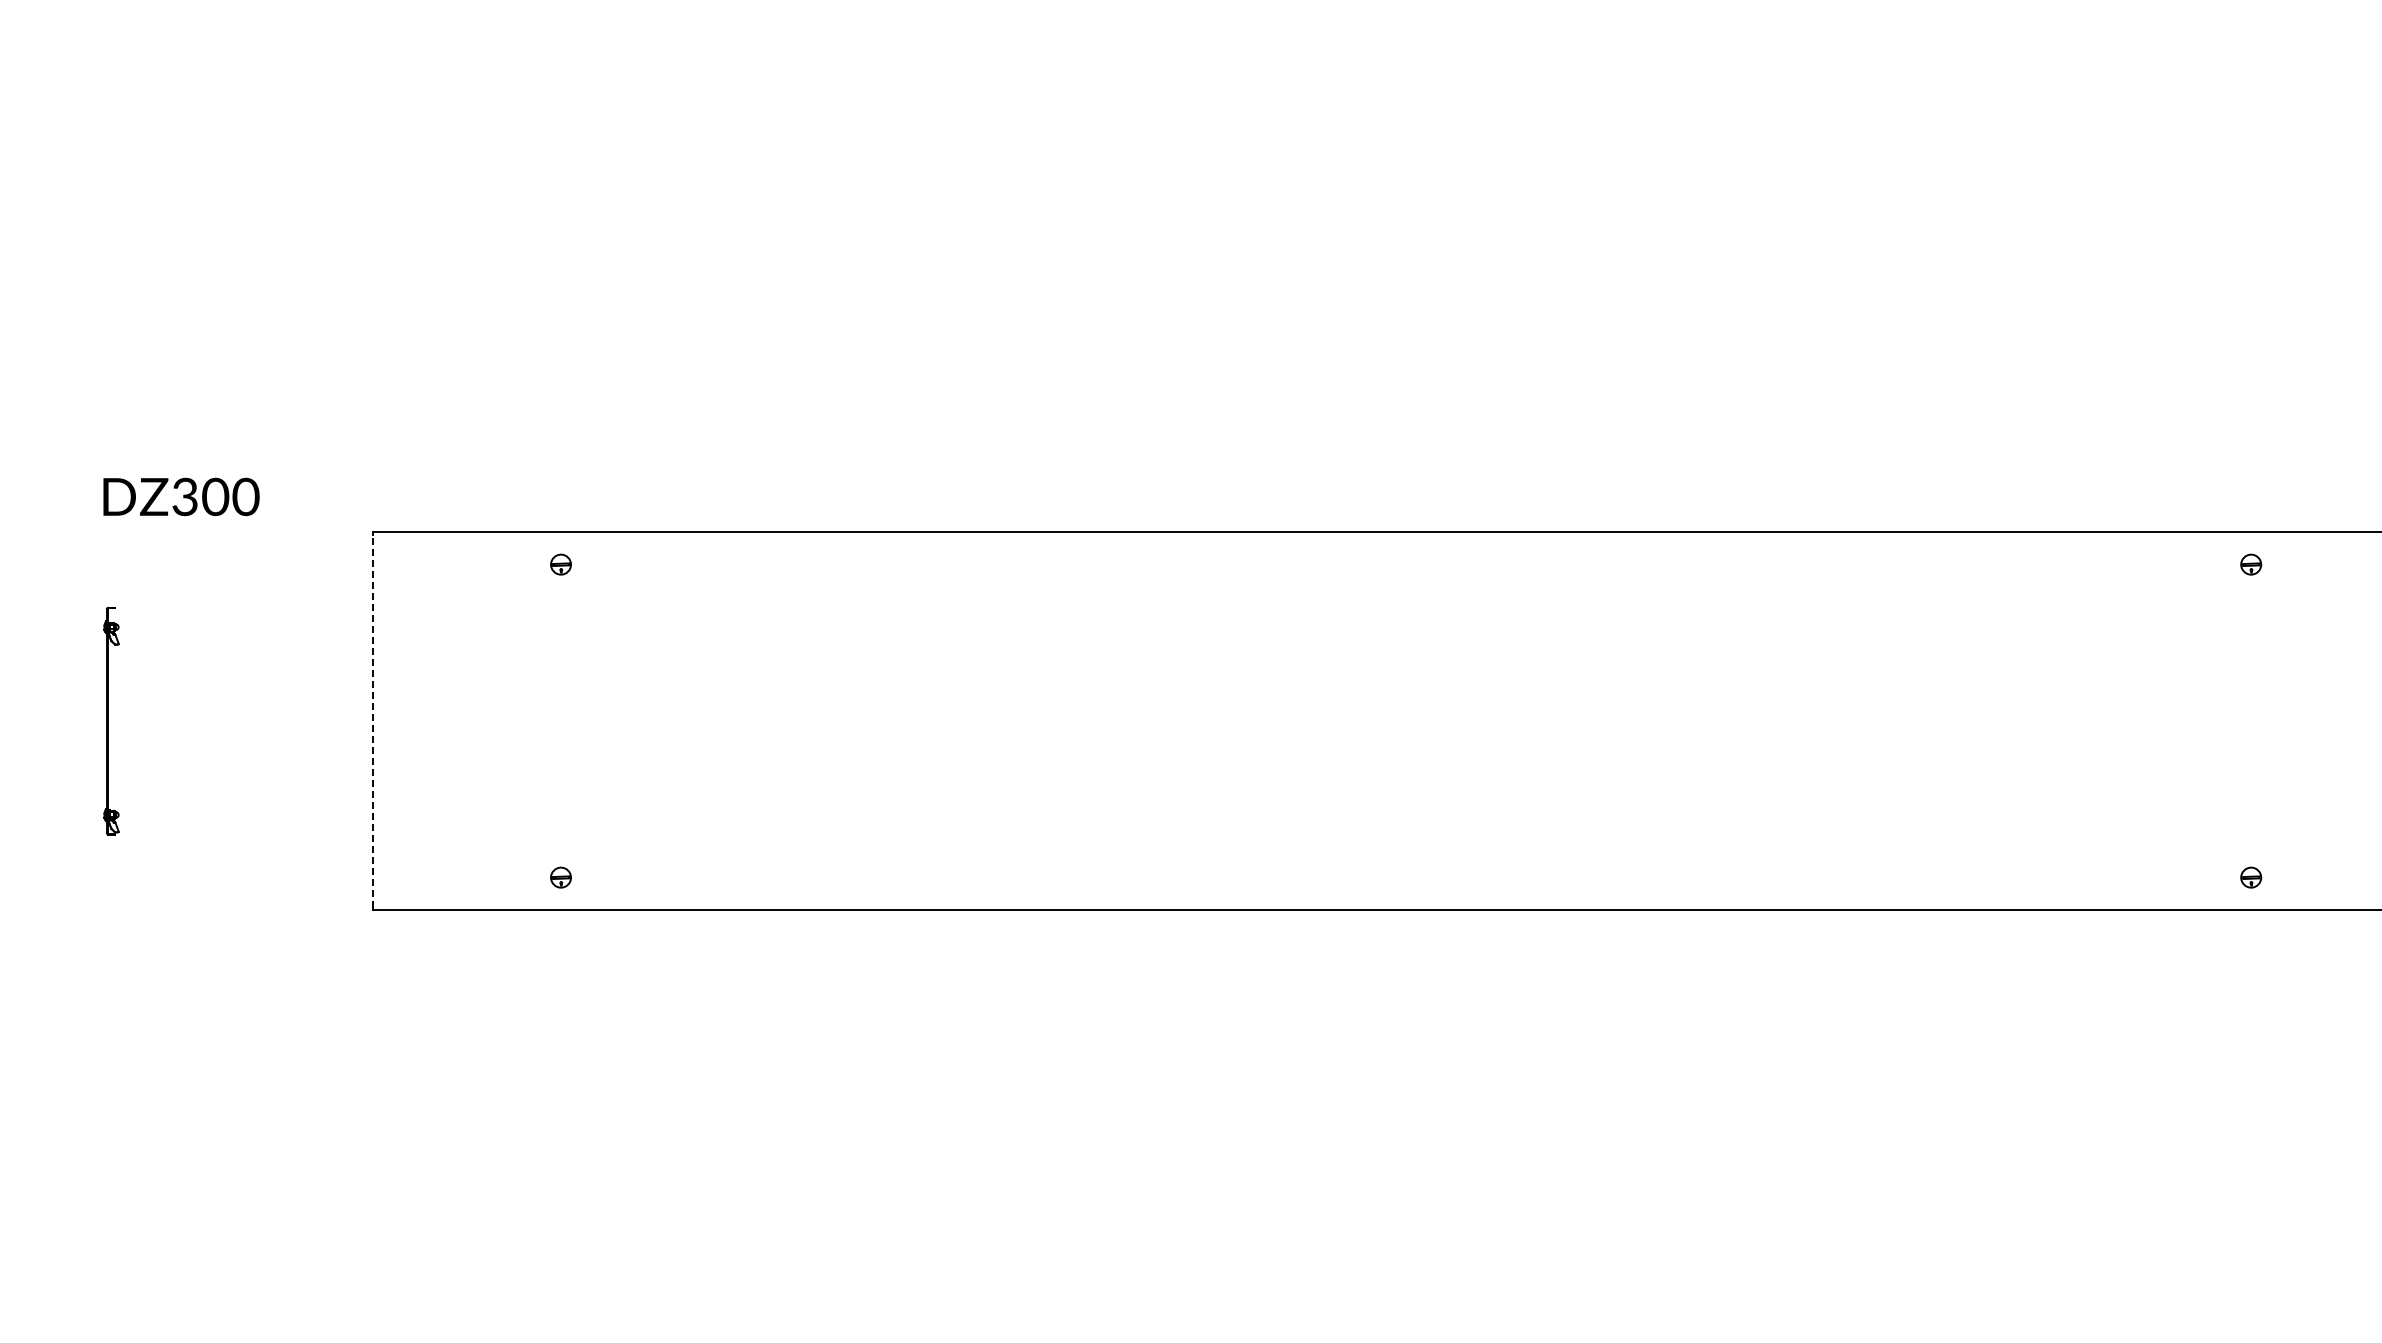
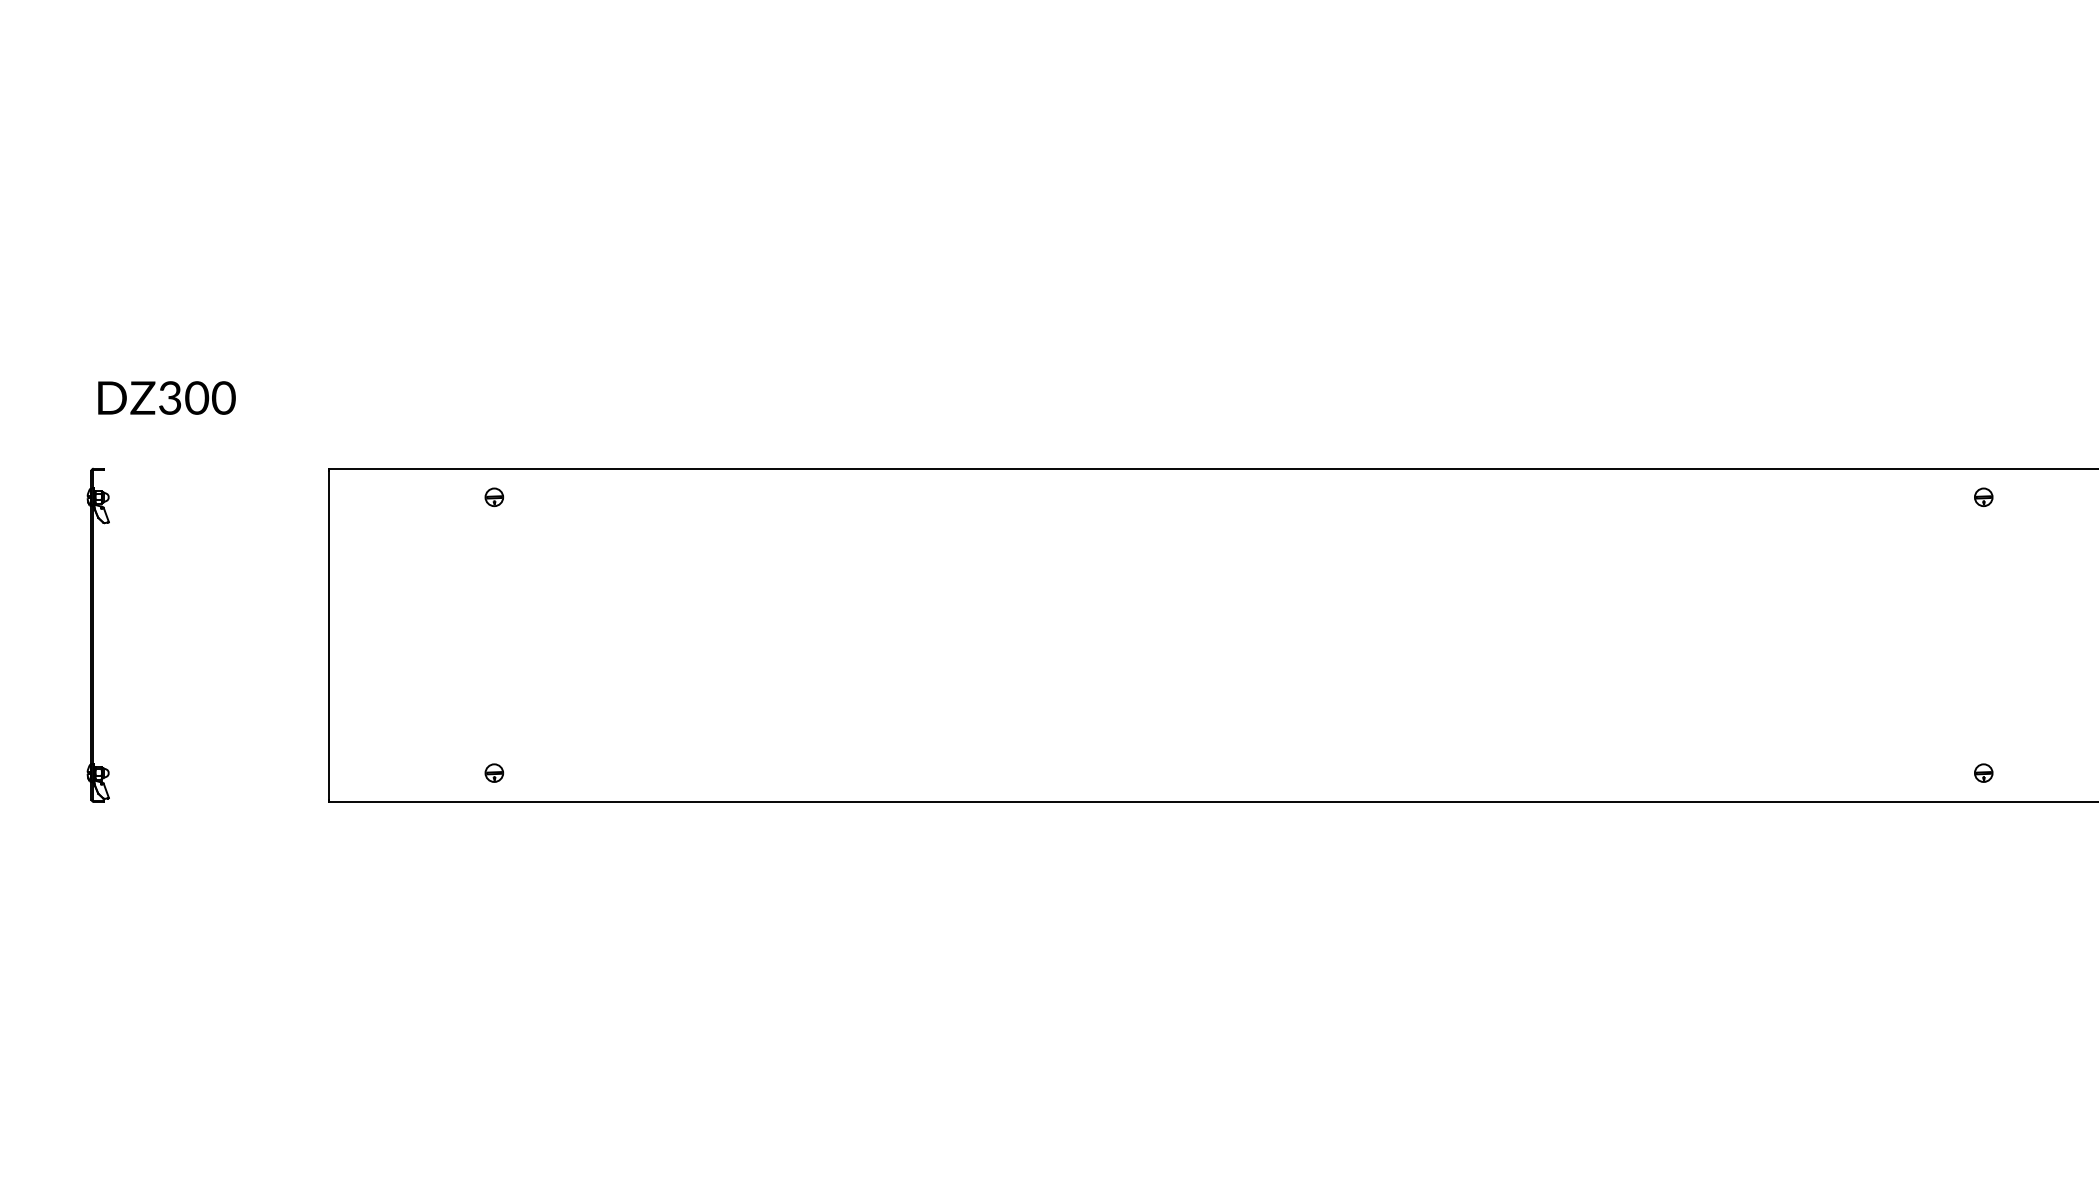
text: (181, 496) -> (166, 397), moved
part: (111, 720) -> (98, 634), size x1.67
line: (373, 721) -> (329, 635), dashed -> solid

